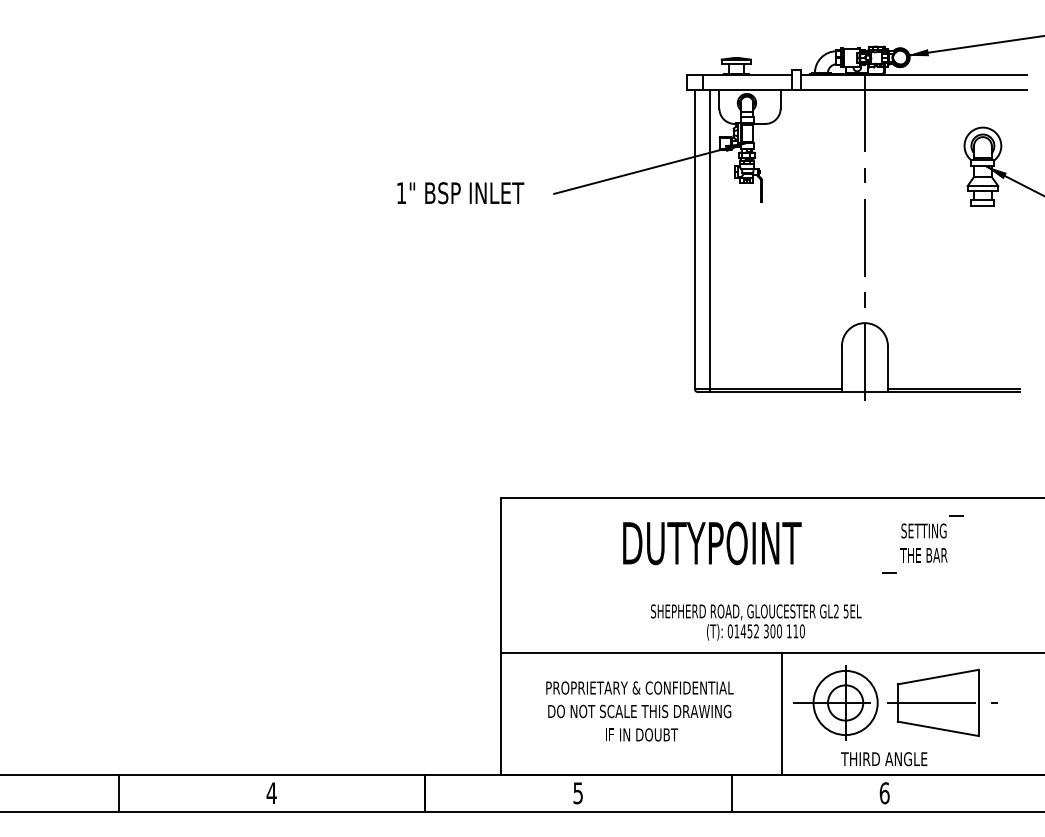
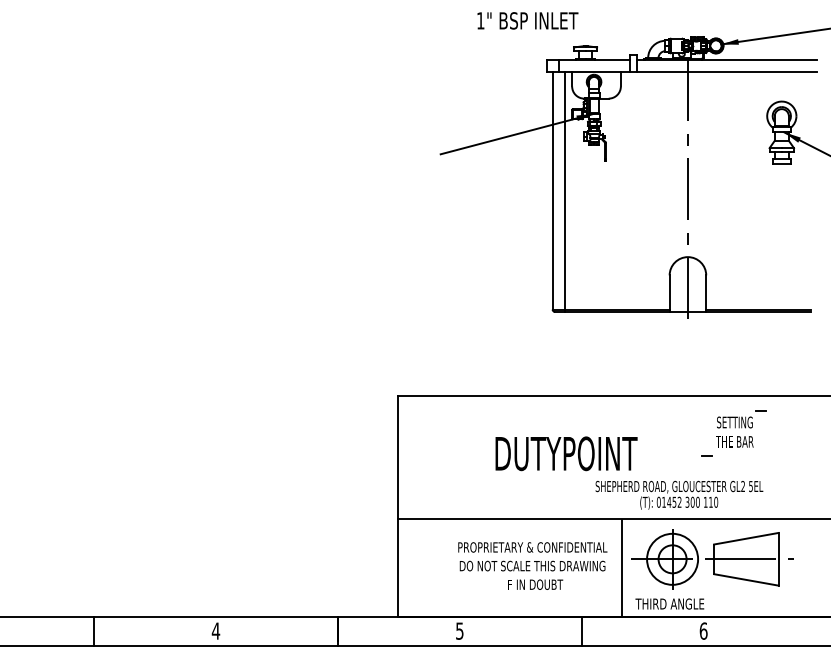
text: (460, 193) -> (527, 21), moved
text: (712, 543) -> (566, 453), moved
text: (756, 622) -> (679, 495), moved
text: (639, 711) -> (532, 566), moved
text: (884, 759) -> (670, 604), moved

